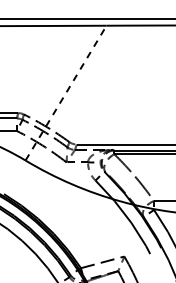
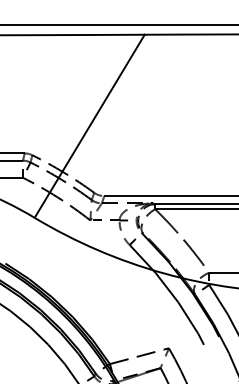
line: (66, 93) -> (90, 126), dashed -> solid

